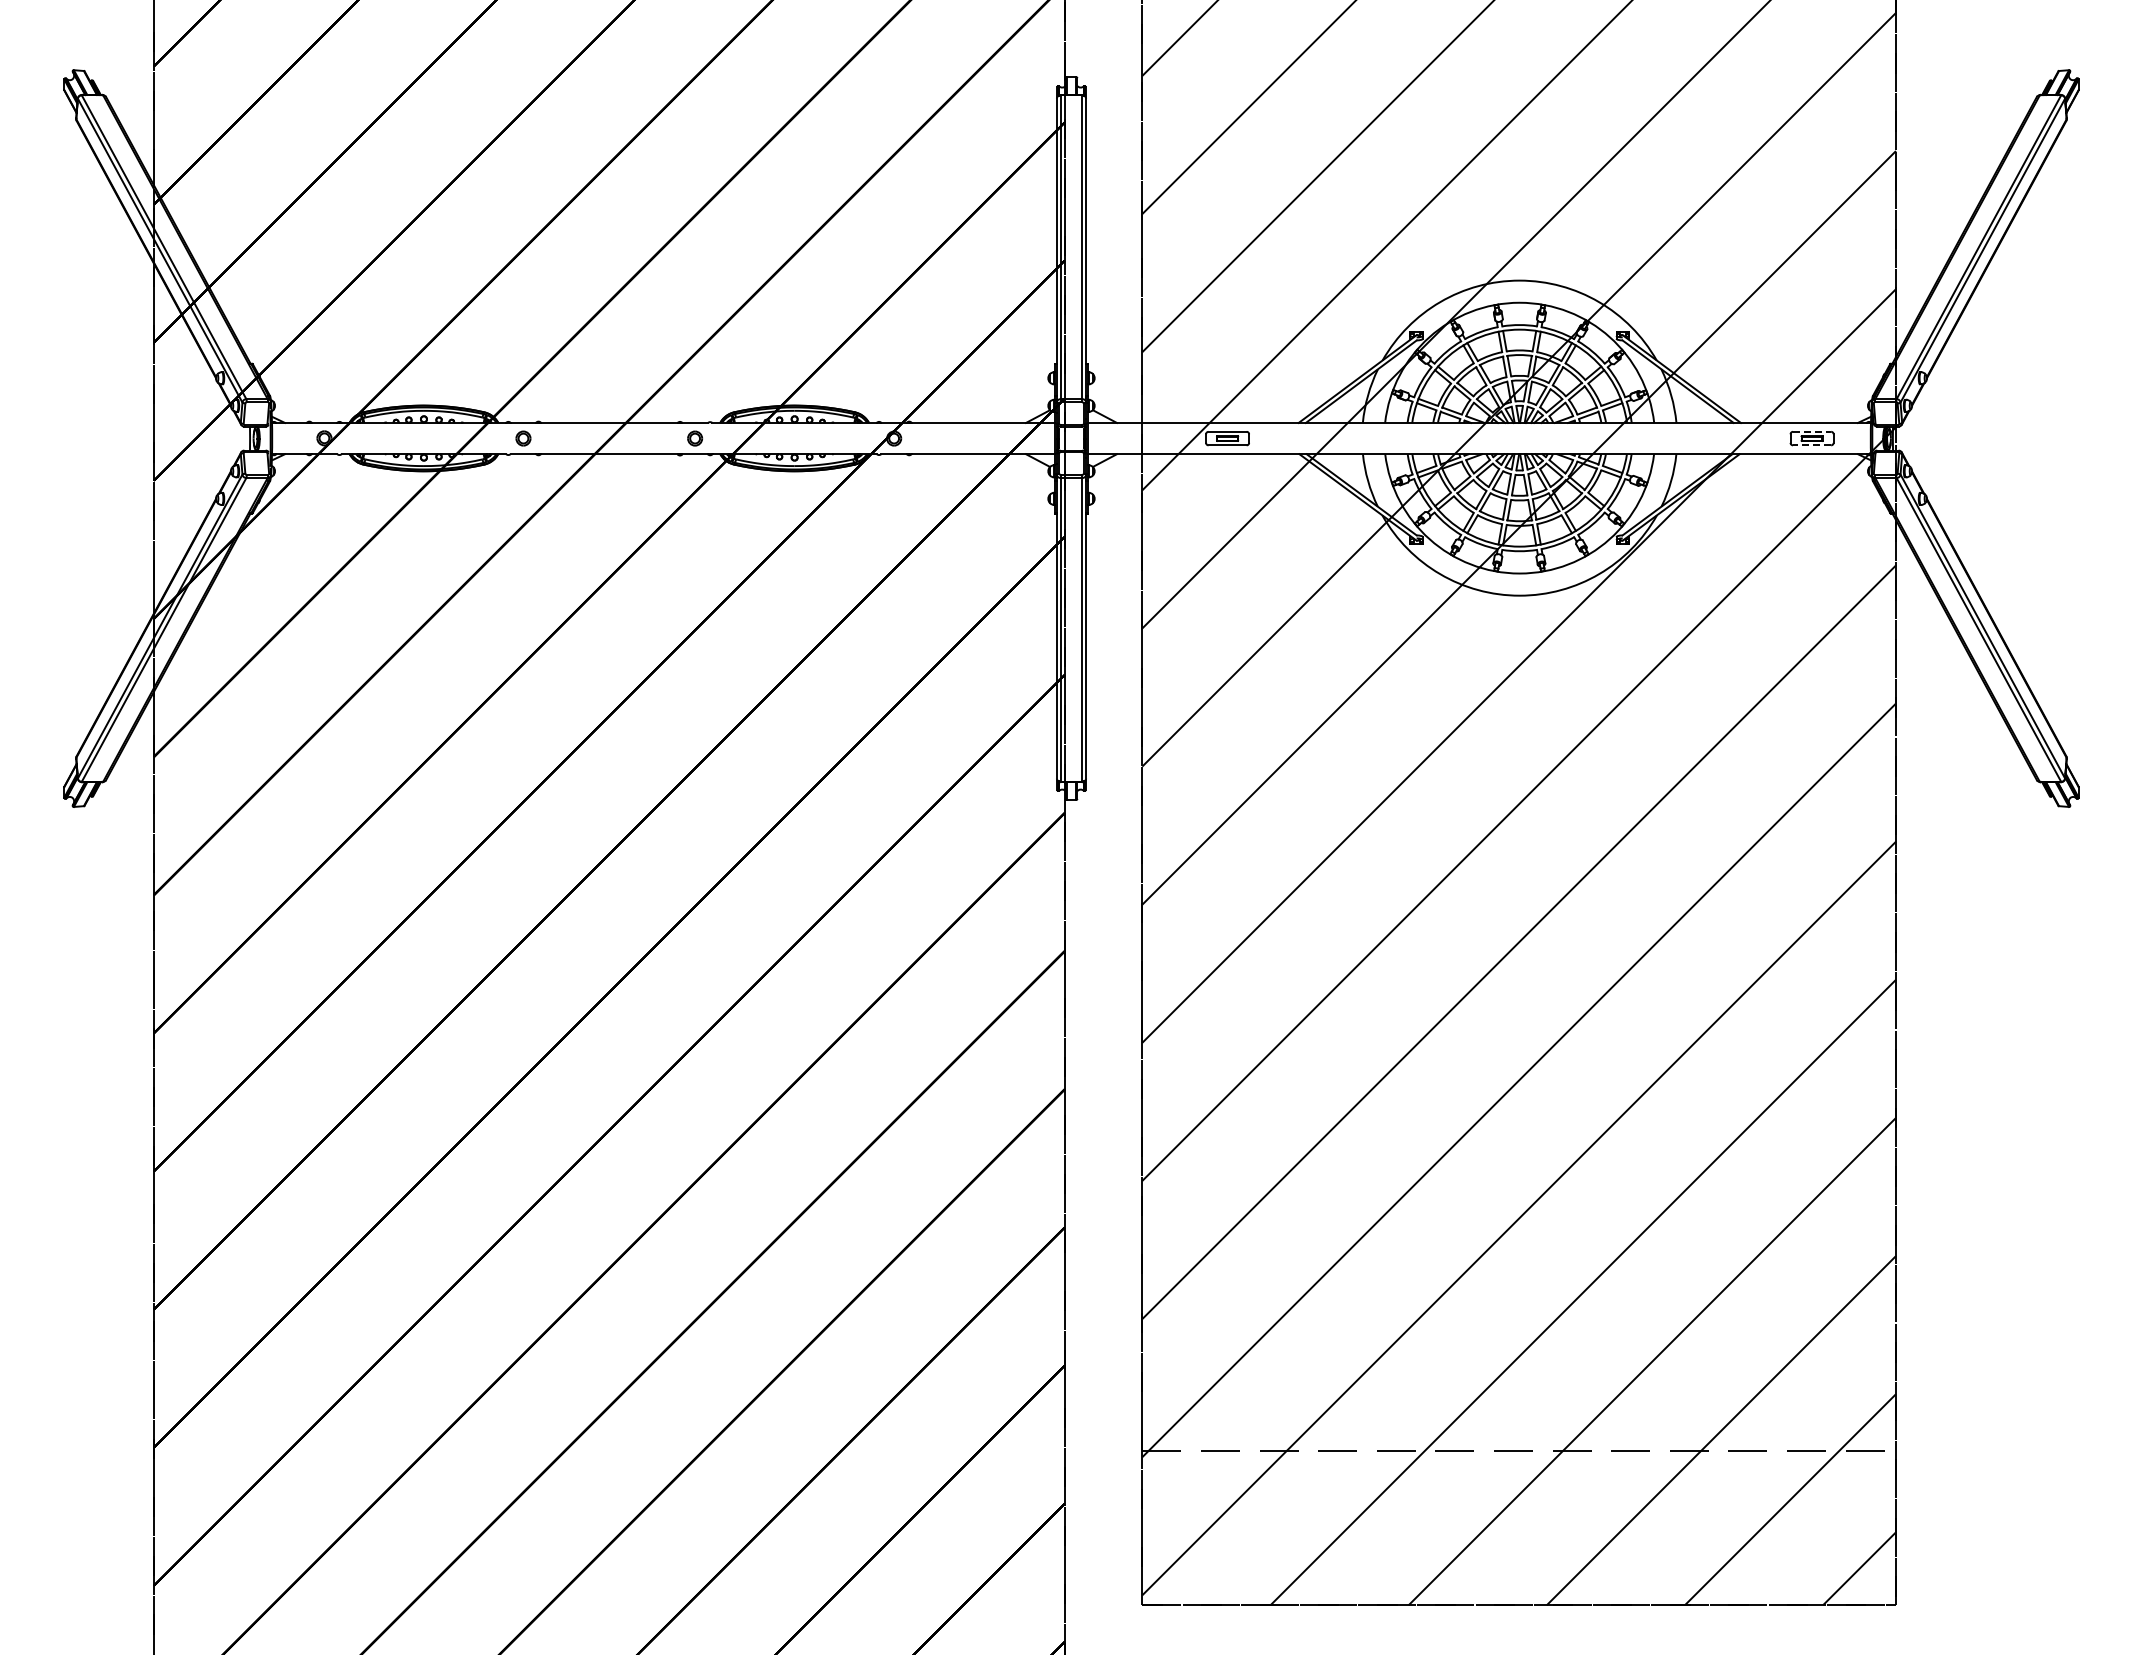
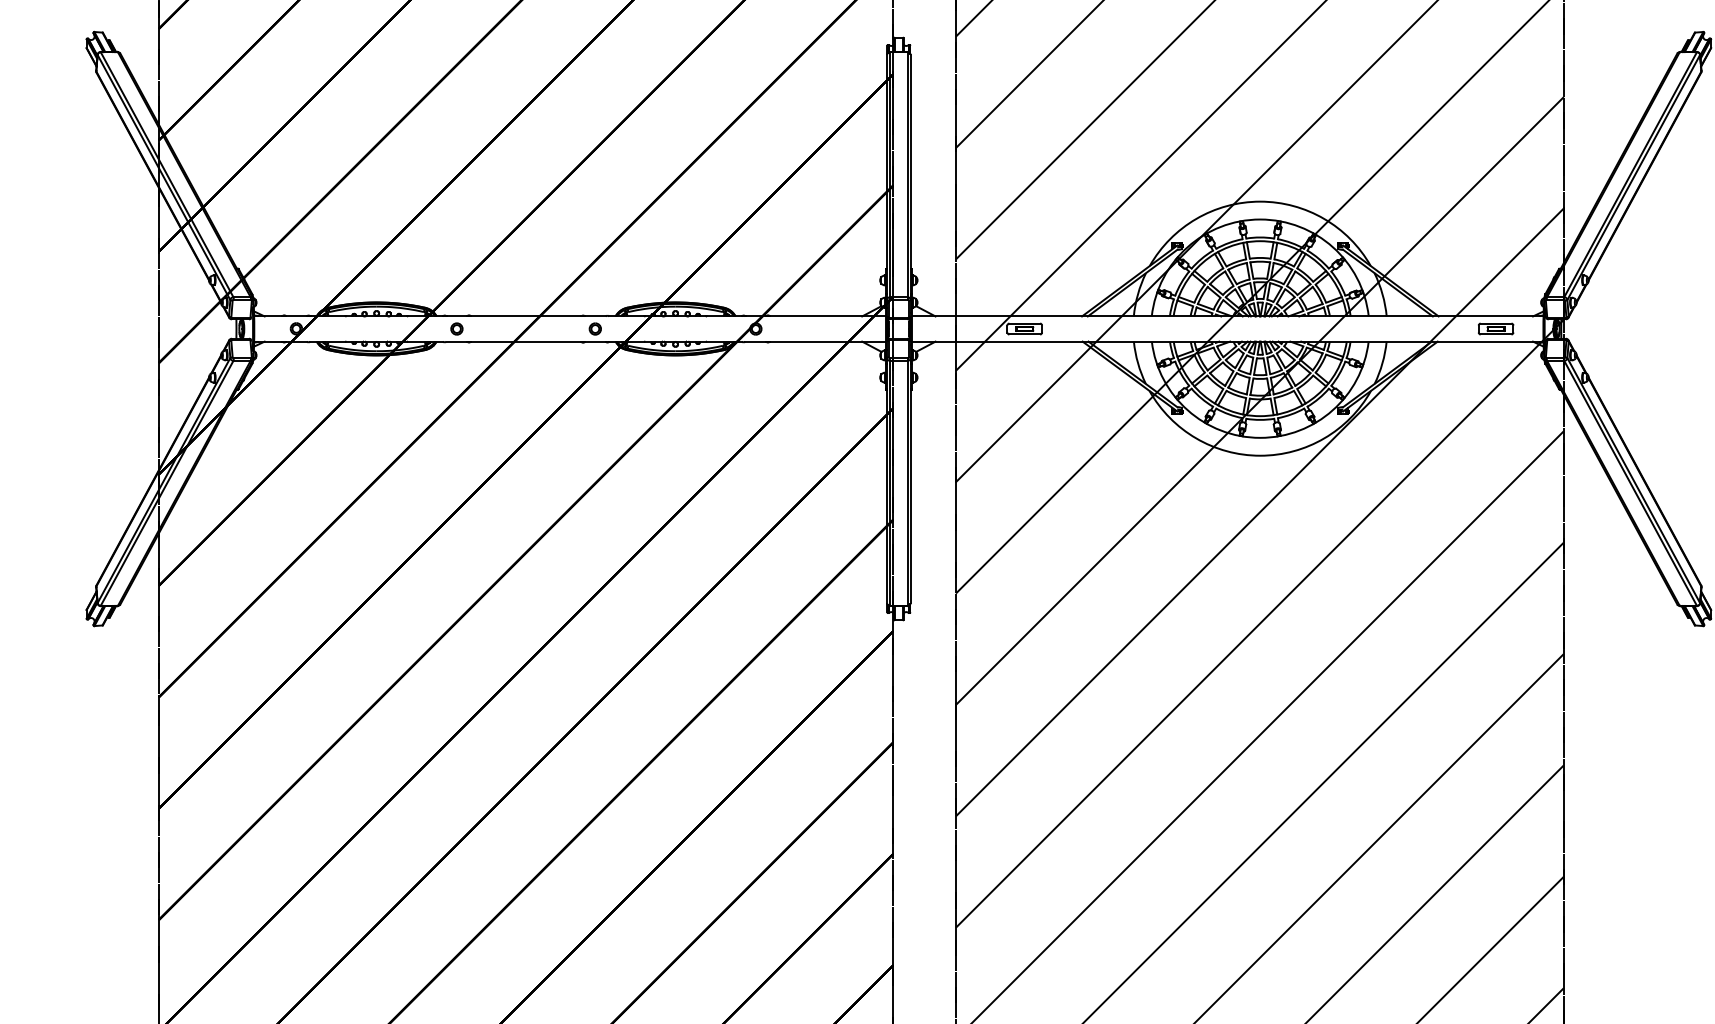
line: (1812, 431) -> (1496, 323), dashed -> solid
line: (1811, 445) -> (1495, 334), dashed -> solid

